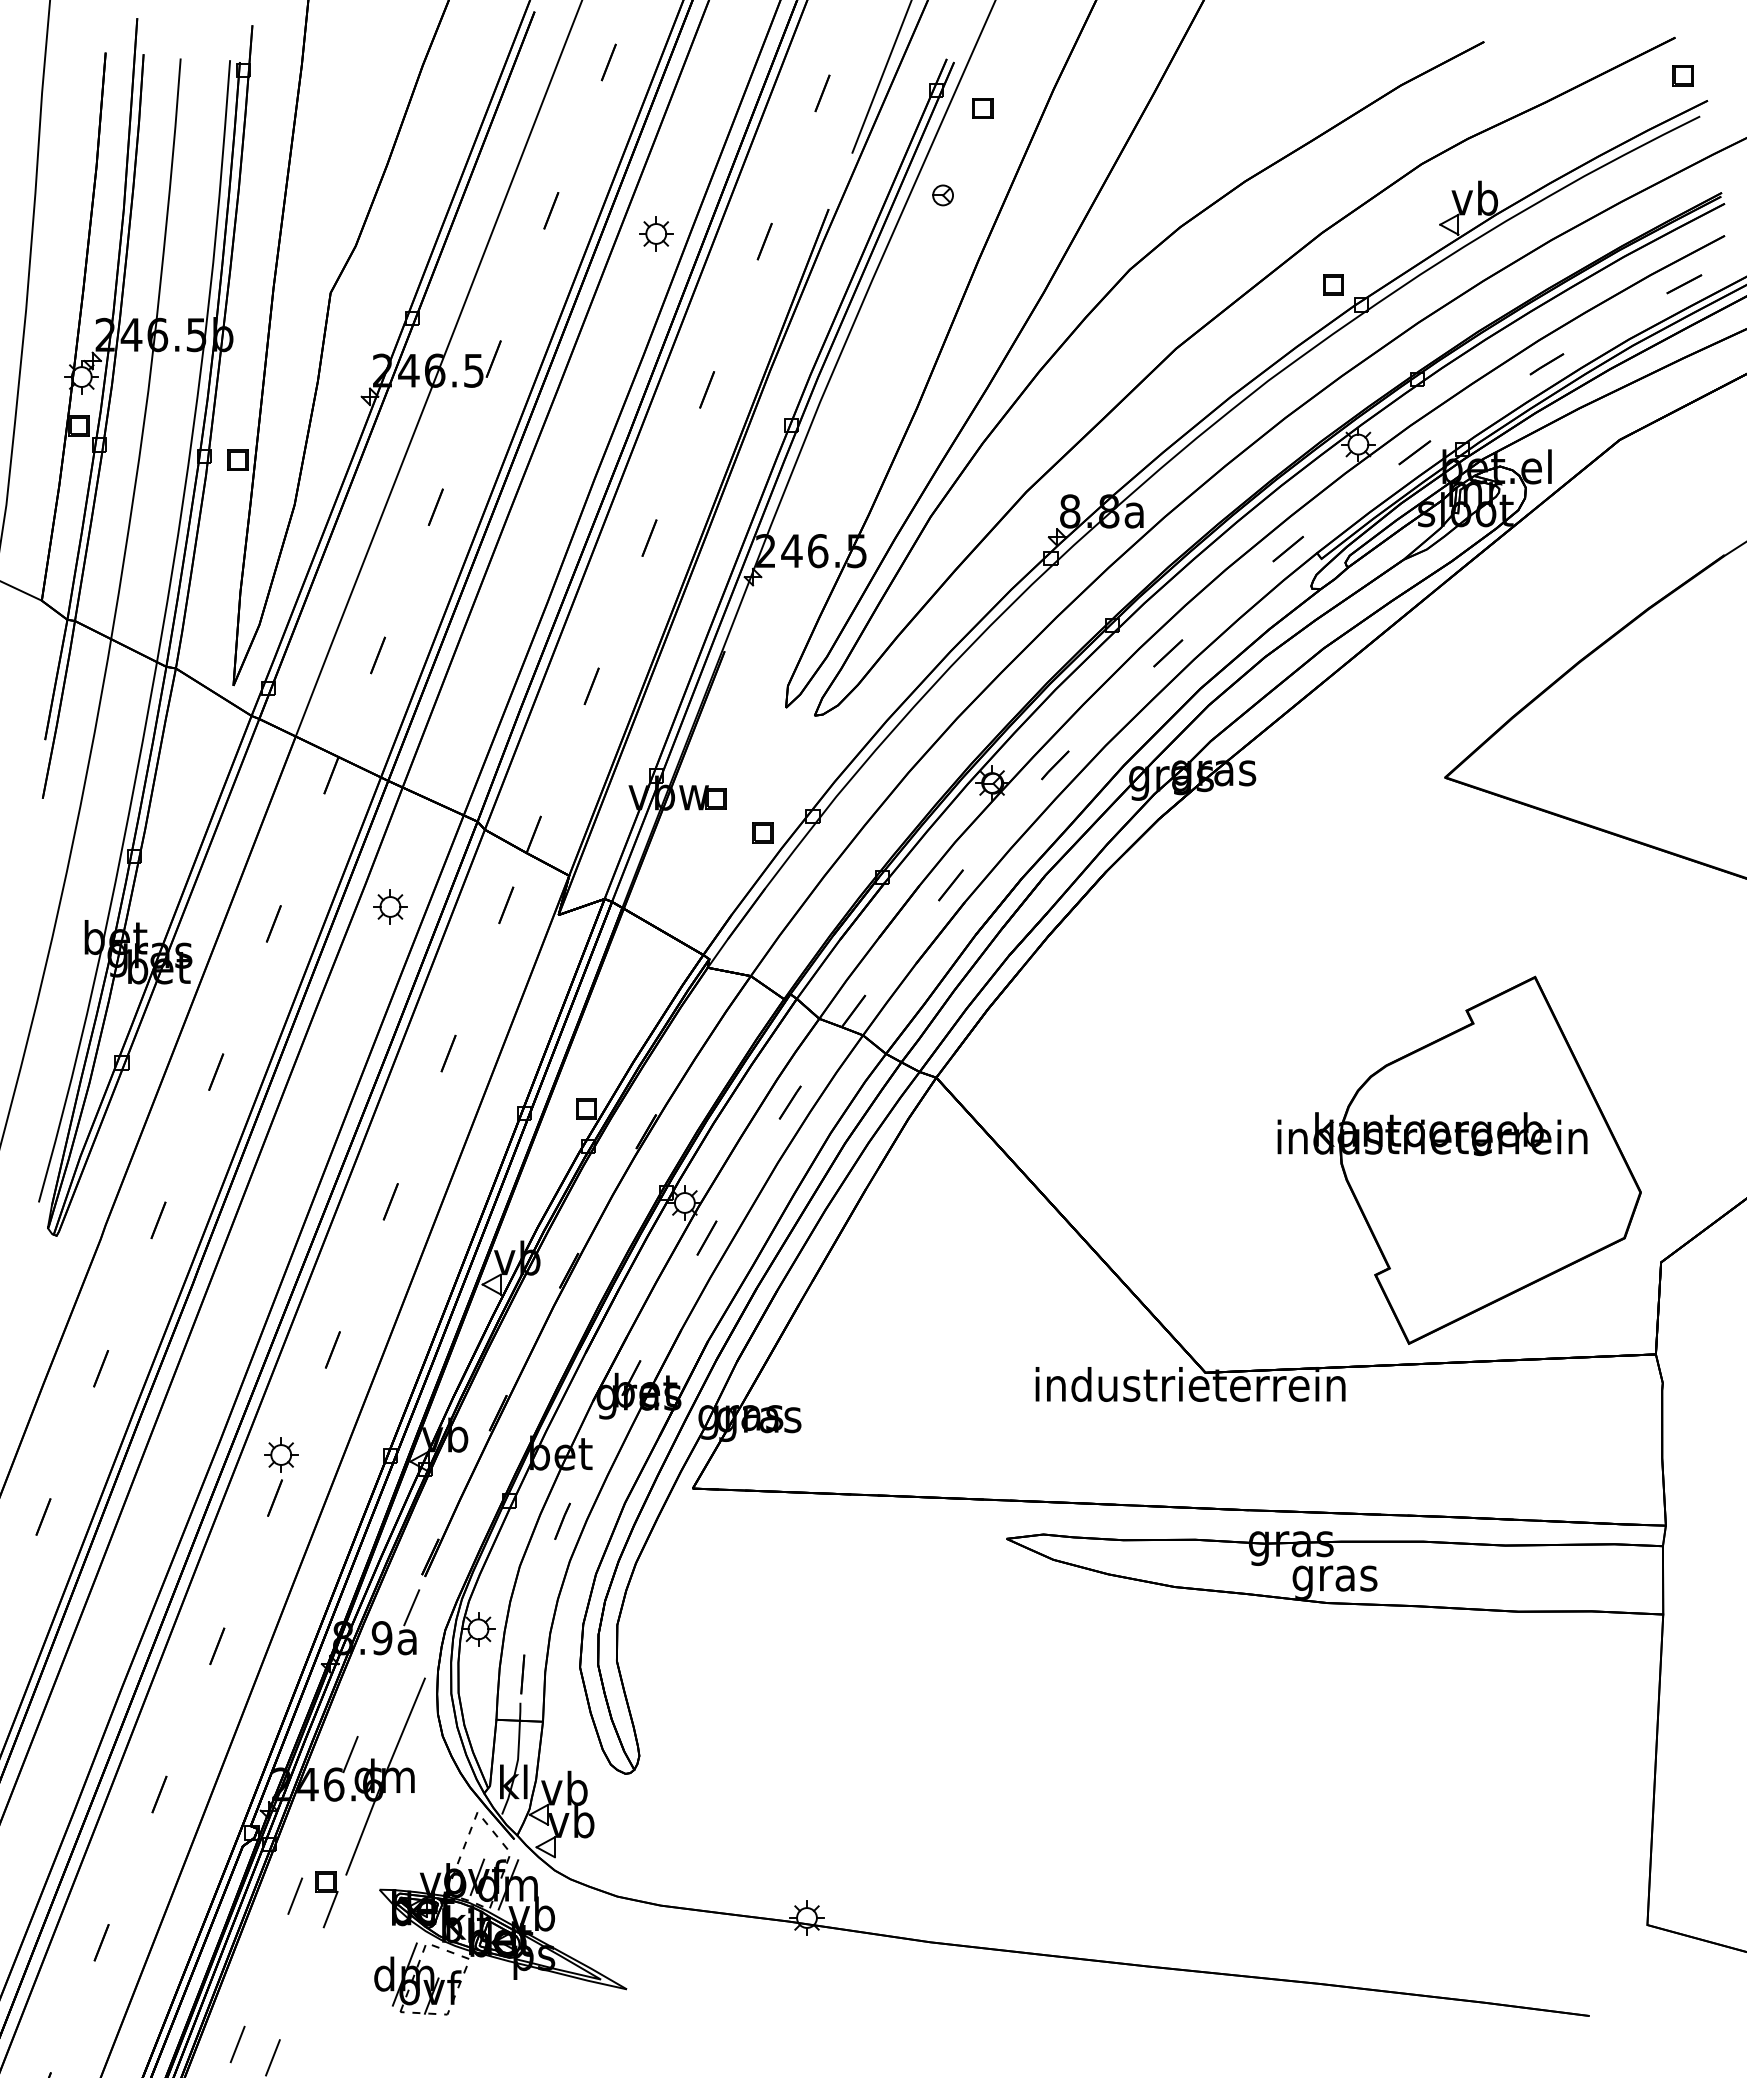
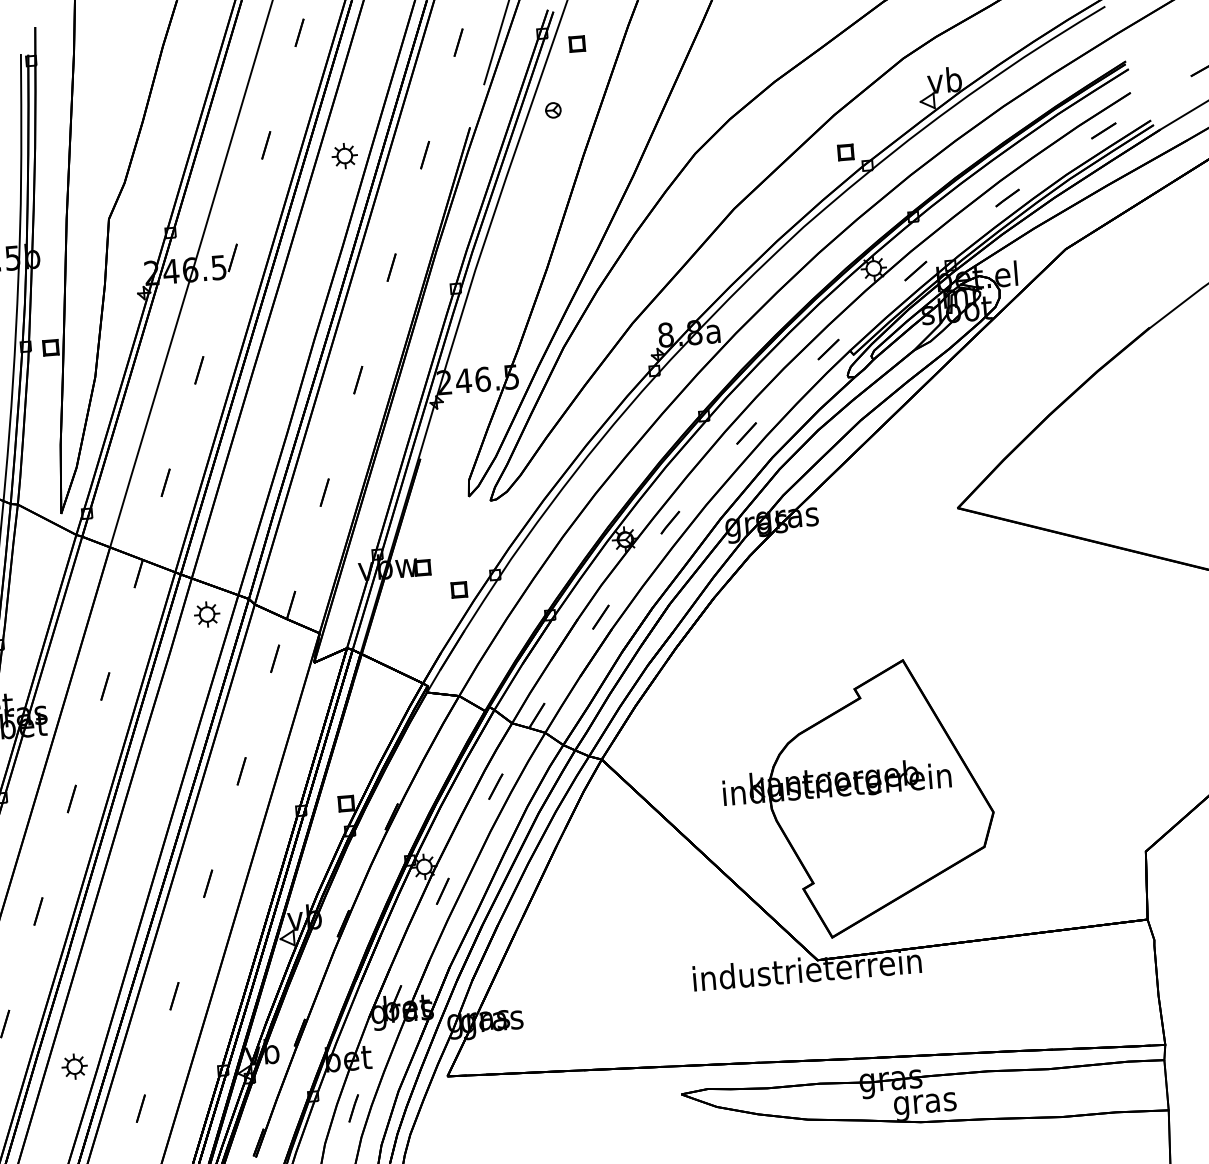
part: (390, 906) -> (207, 614), moved
part: (1459, 1159) -> (858, 799), moved
part: (281, 1454) -> (74, 1066), moved

